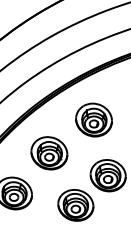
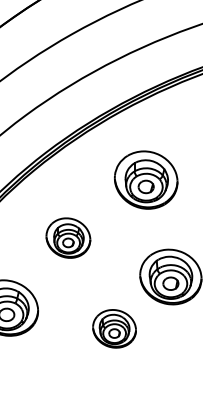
part: (49, 153) -> (68, 238), size x0.7
part: (75, 205) -> (113, 328), size x0.7

